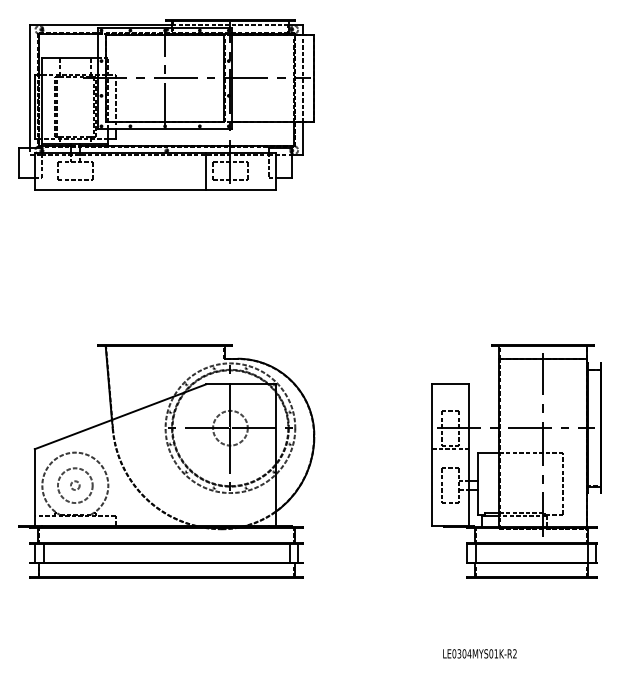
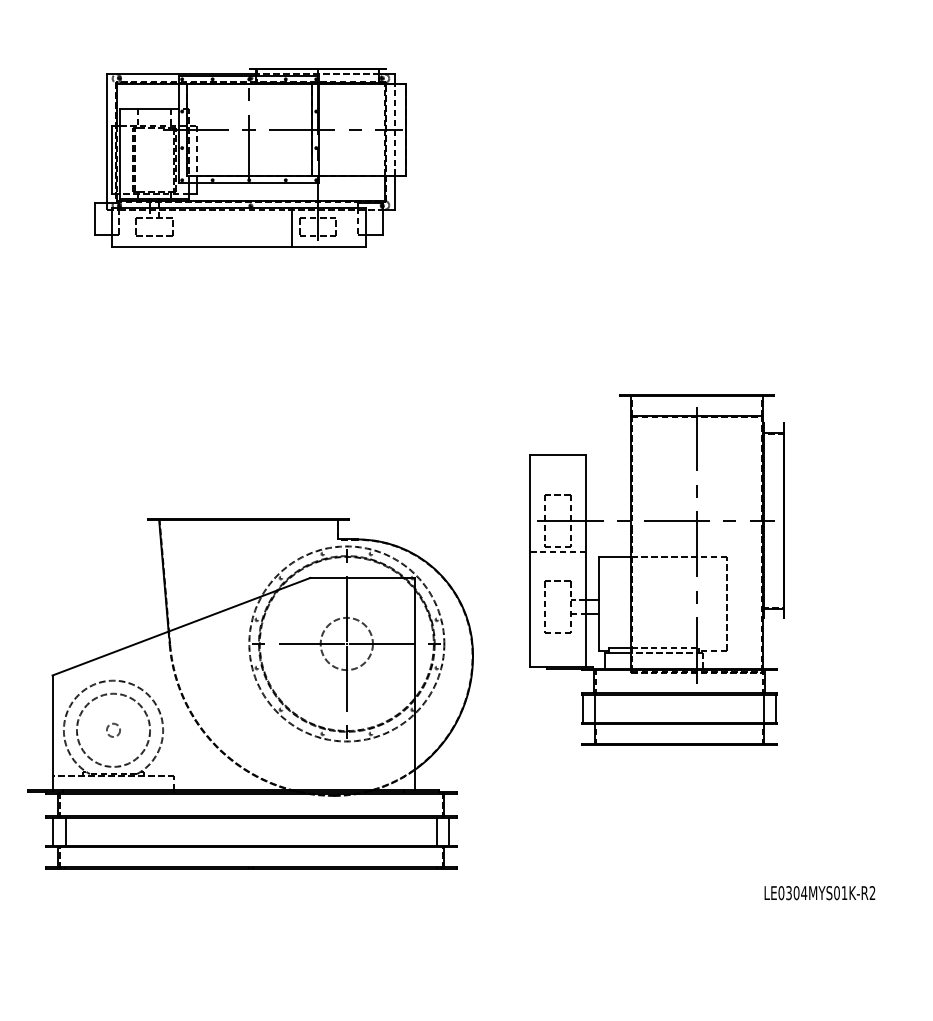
part: (166, 104) -> (250, 157), size x0.7
part: (516, 461) -> (656, 570), moved
circle: (74, 485) -> (112, 730), size x1.4
text: (479, 653) -> (819, 892), moved

